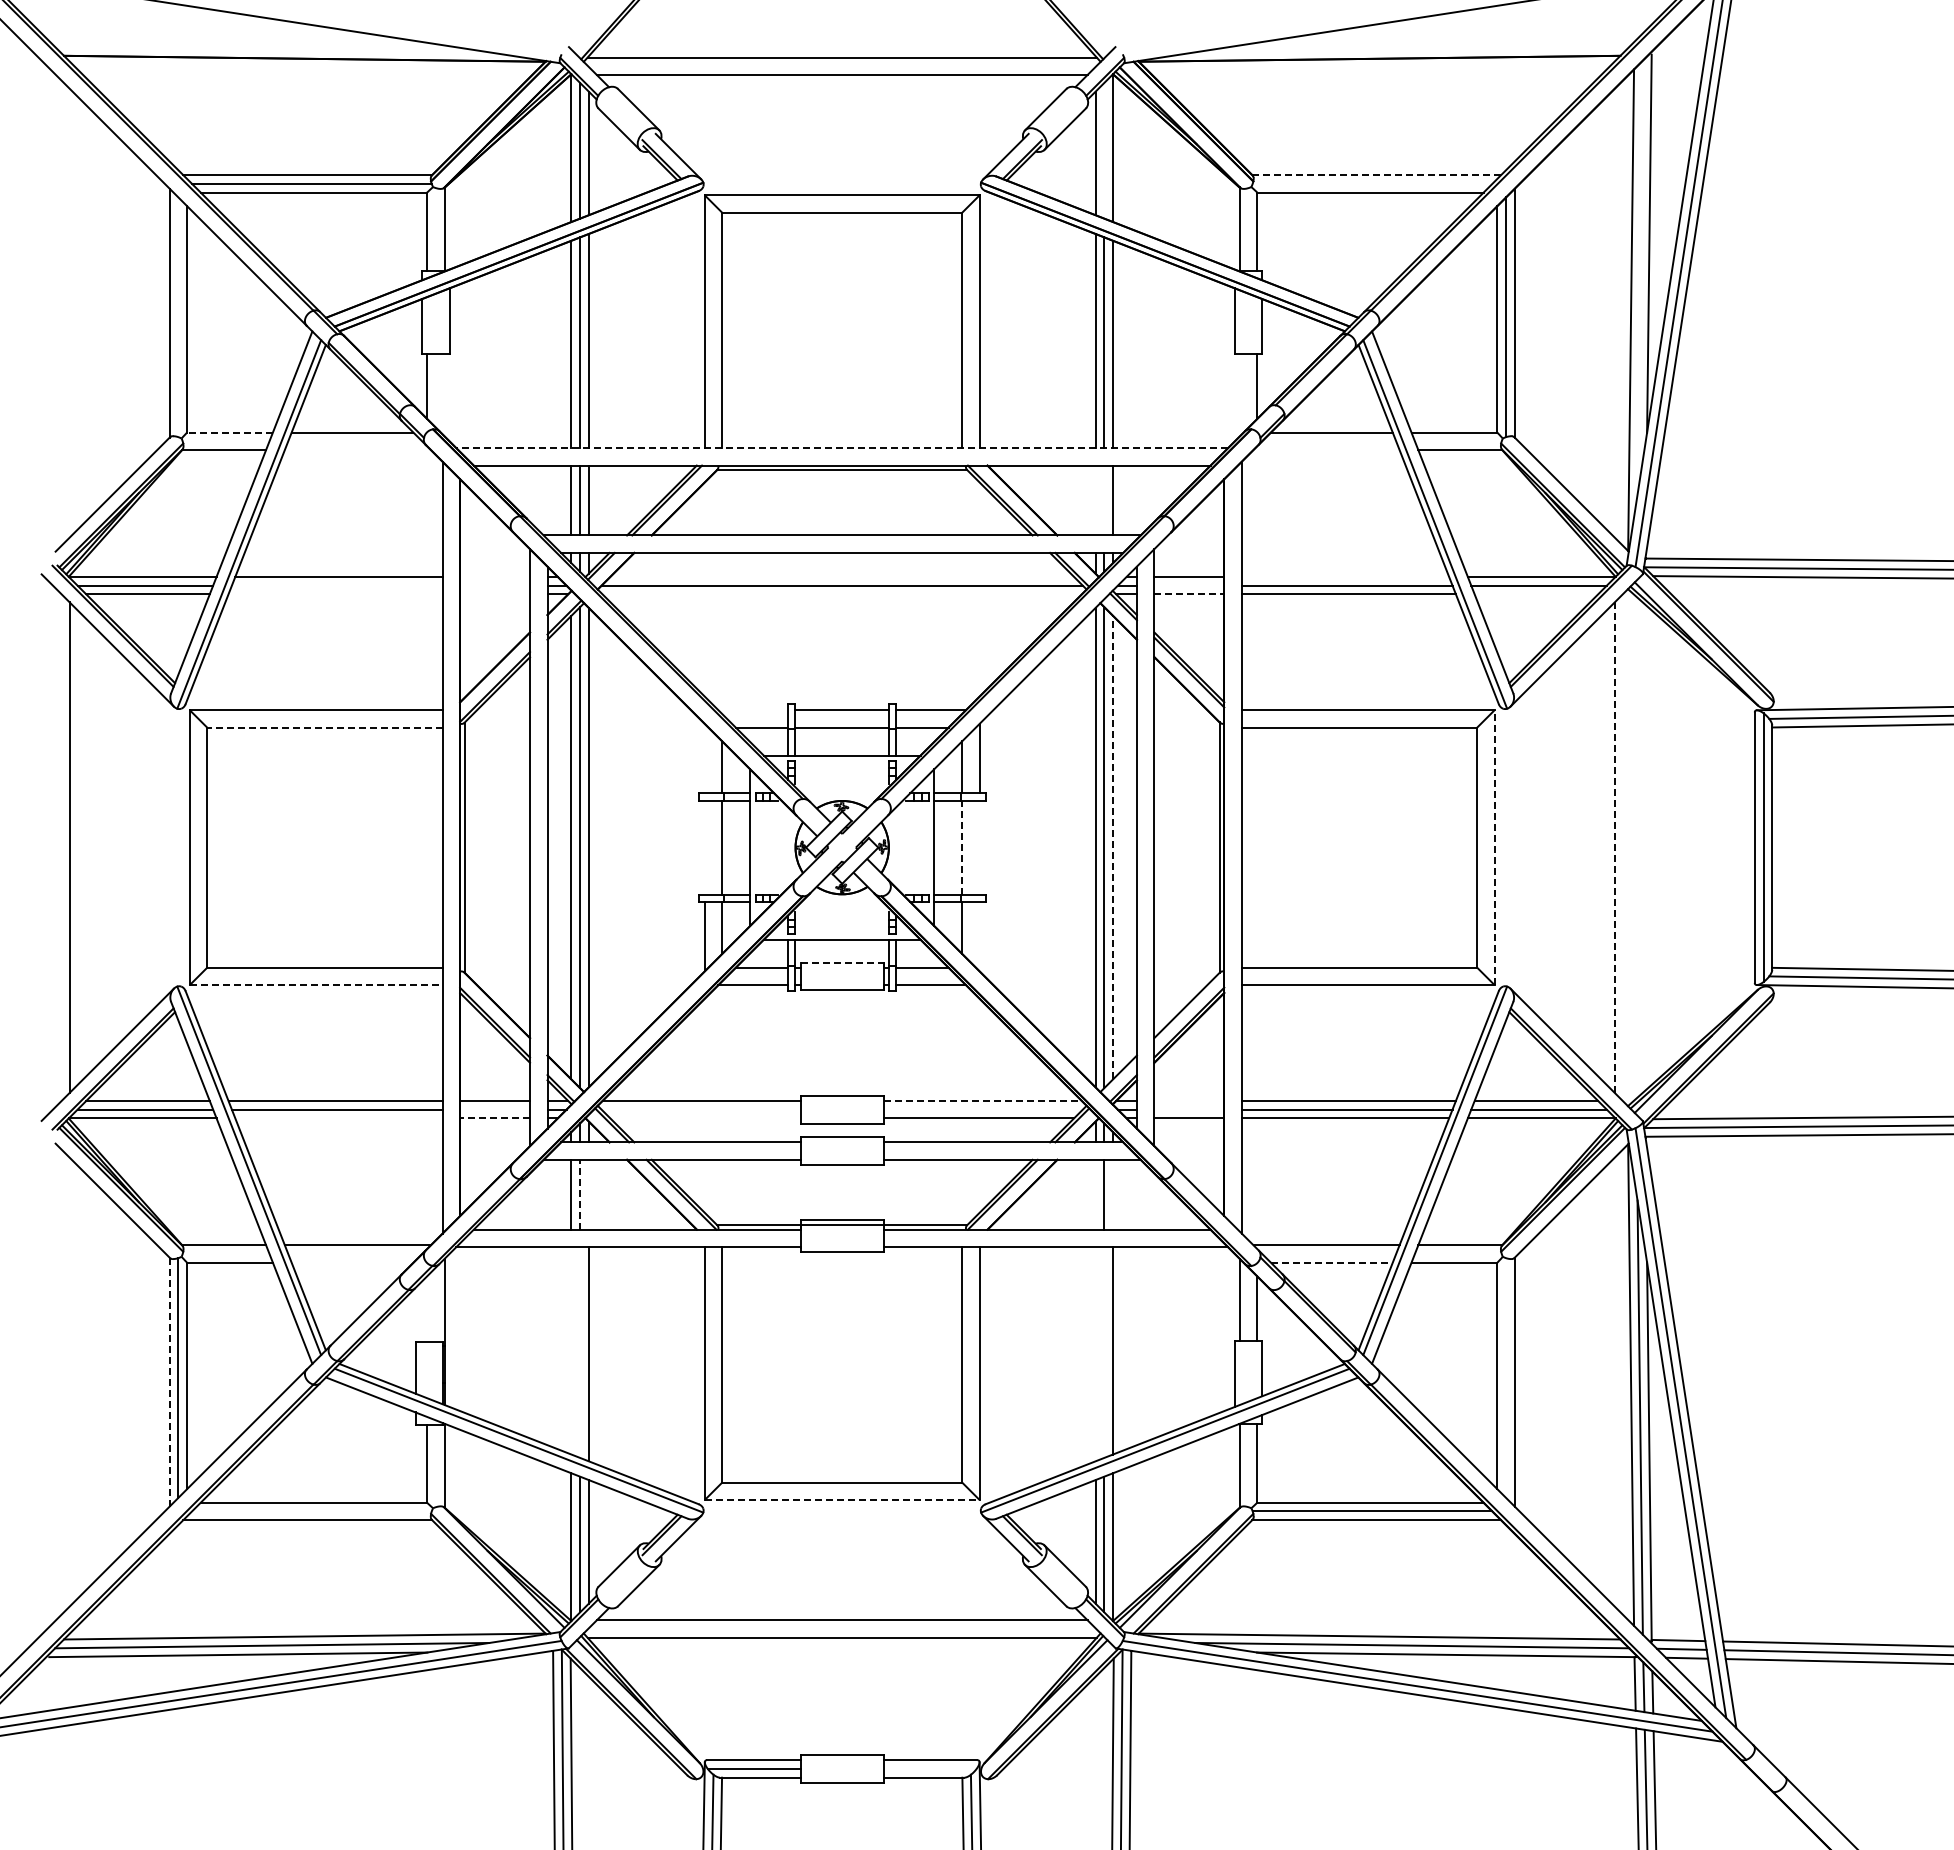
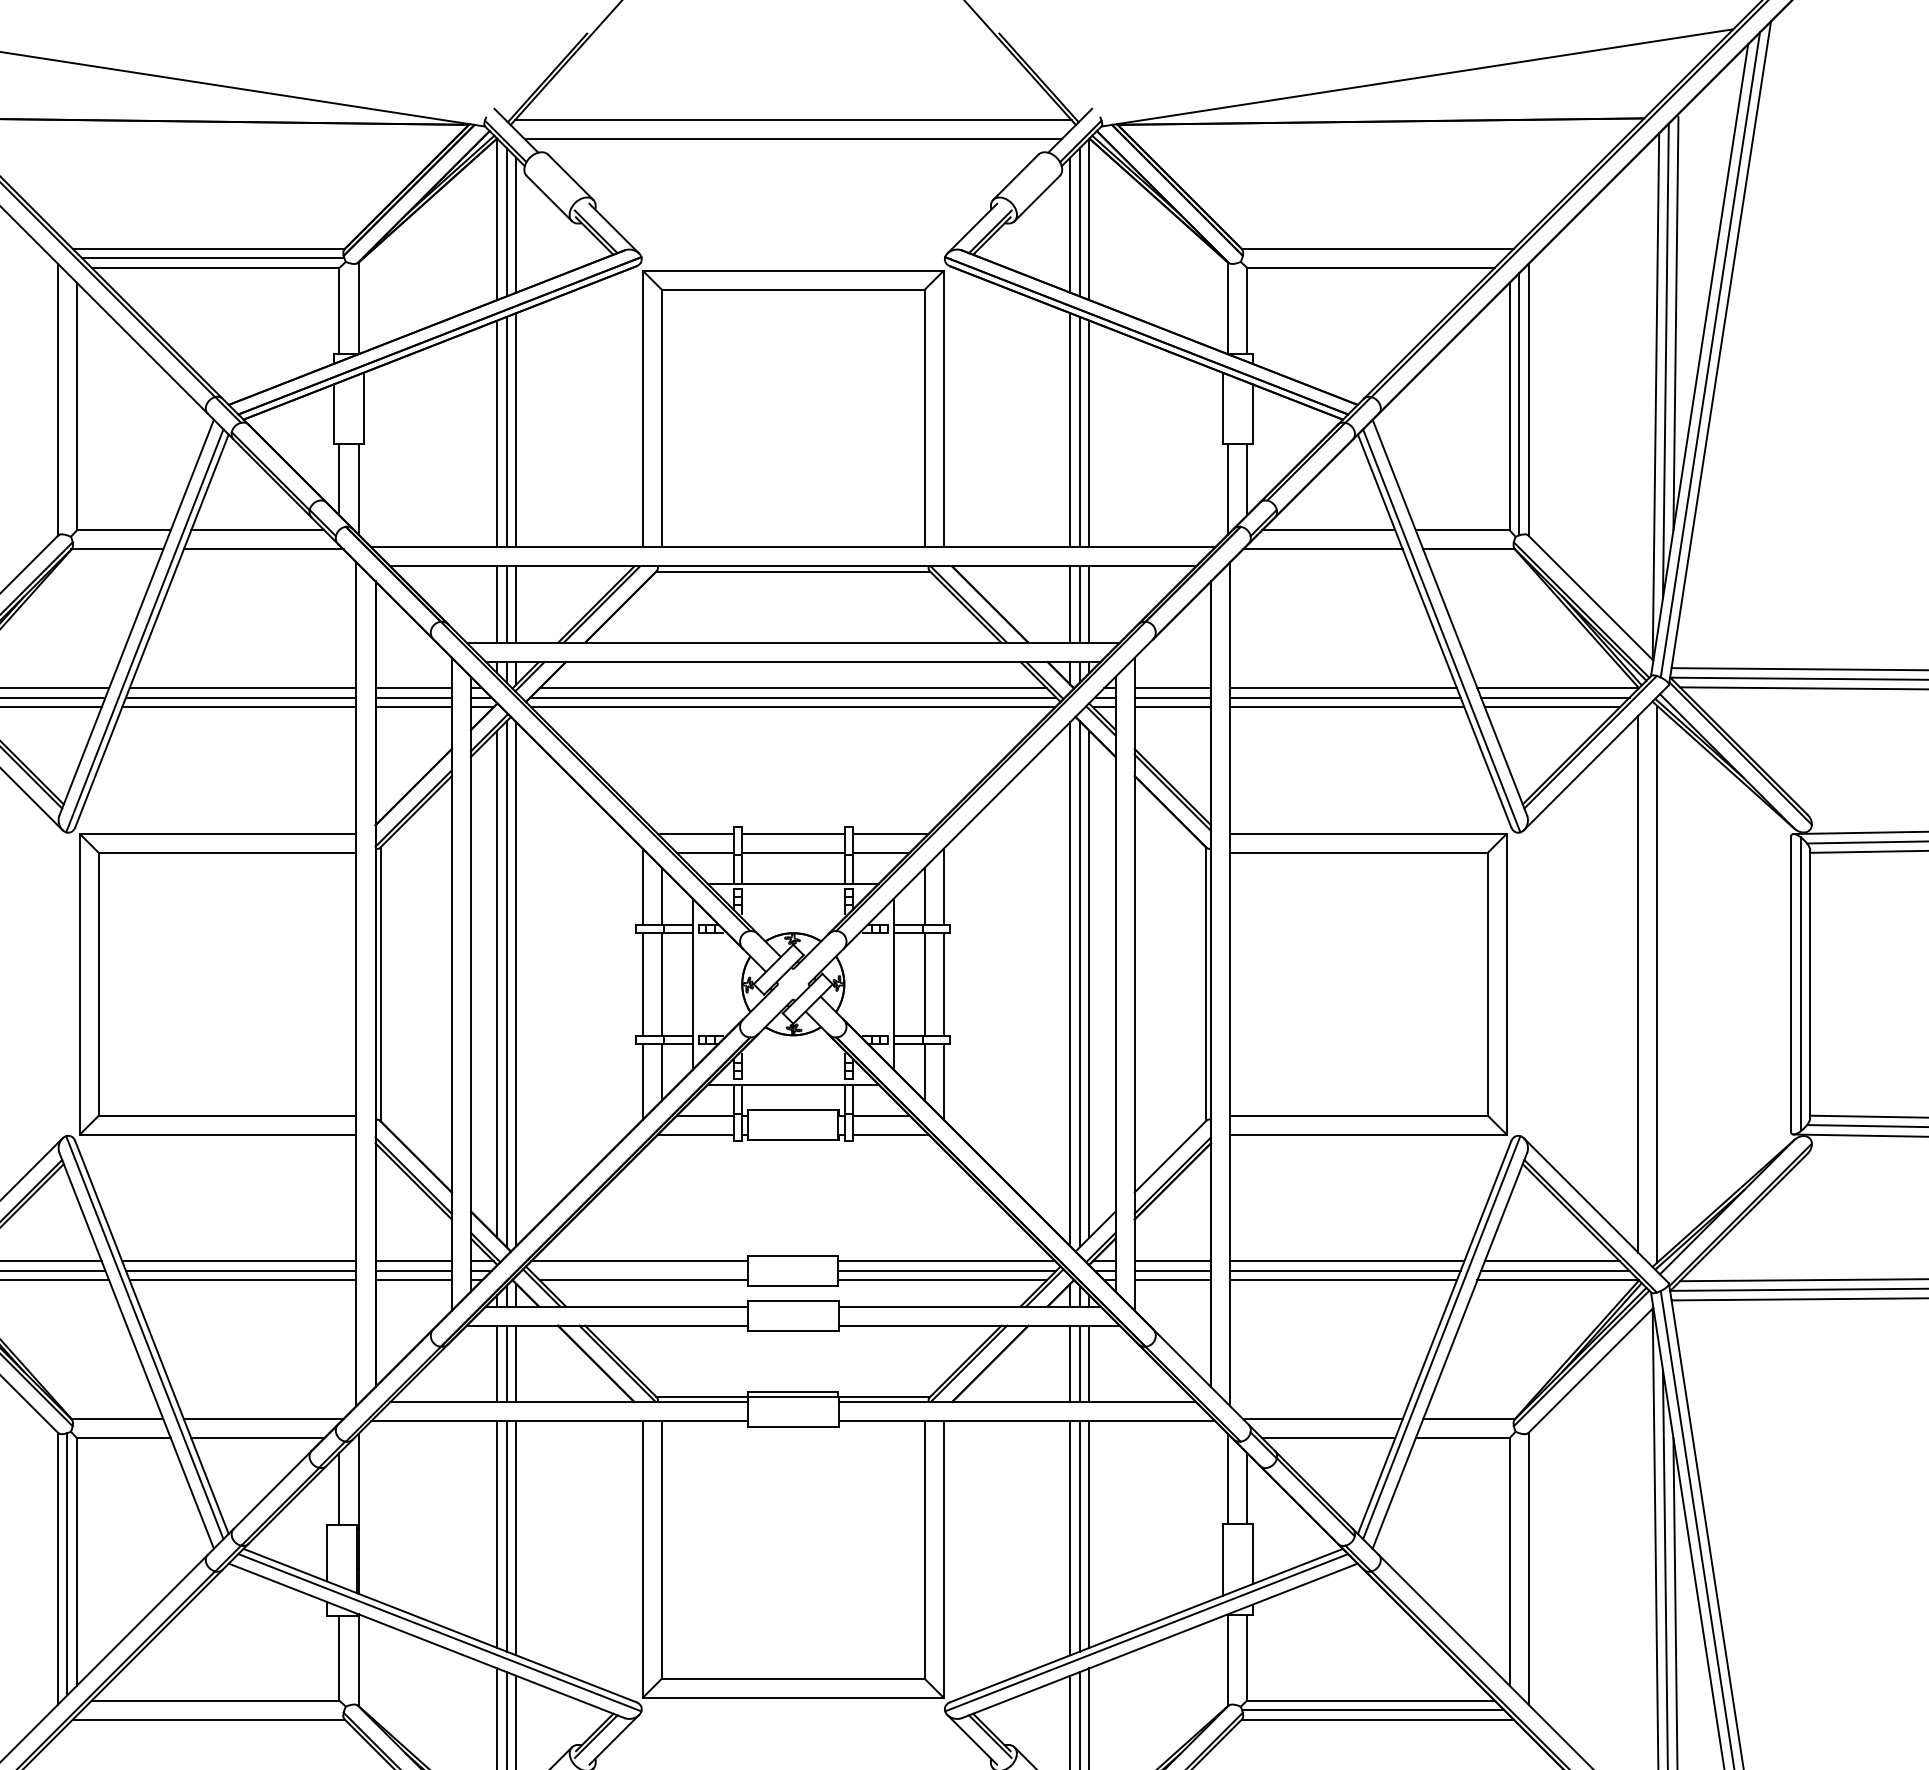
line: (1104, 150) -> (1080, 221), added
line: (1376, 175) -> (1377, 249), dashed -> solid
line: (1639, 277) -> (1665, 360), added
line: (444, 394) -> (358, 488), added
line: (1239, 394) -> (1227, 488), added
line: (230, 432) -> (124, 530), dashed -> solid
line: (842, 448) -> (793, 547), dashed -> solid
line: (357, 450) -> (263, 549), added
line: (1326, 450) -> (1322, 549), added
line: (1095, 500) -> (1070, 604), added
line: (1104, 500) -> (1080, 604), added
line: (495, 576) -> (414, 687), added
line: (842, 576) -> (793, 687), added
line: (1345, 576) -> (1343, 687), added
line: (336, 585) -> (240, 697), added
line: (495, 585) -> (414, 697), added
line: (1189, 585) -> (1173, 697), added
line: (335, 594) -> (239, 707), added
line: (495, 594) -> (414, 707), added
line: (841, 594) -> (792, 707), added
line: (1189, 594) -> (1173, 707), dashed -> solid
line: (1536, 594) -> (1552, 707), added
line: (752, 710) -> (695, 834), added
line: (324, 727) -> (227, 852), dashed -> solid
line: (704, 758) -> (642, 886), added
line: (704, 847) -> (642, 984), added
line: (962, 847) -> (924, 984), dashed -> solid
line: (979, 847) -> (943, 984), added
line: (1113, 847) -> (1089, 984), dashed -> solid
line: (1494, 847) -> (1506, 984), dashed -> solid
line: (1632, 847) -> (1657, 984), added
line: (1614, 848) -> (1637, 985), dashed -> solid
line: (979, 936) -> (943, 1081), added
line: (842, 962) -> (793, 1109), dashed -> solid
line: (316, 985) -> (218, 1135), dashed -> solid
line: (983, 1100) -> (947, 1260), dashed -> solid
line: (1189, 1100) -> (1173, 1260), added
line: (495, 1109) -> (414, 1270), added
line: (982, 1109) -> (946, 1270), added
line: (1189, 1109) -> (1173, 1270), added
line: (338, 1118) -> (242, 1280), added
line: (495, 1118) -> (414, 1280), dashed -> solid
line: (705, 1118) -> (643, 1280), added
line: (580, 1194) -> (507, 1363), dashed -> solid
line: (588, 1194) -> (515, 1363), added
line: (1095, 1194) -> (1070, 1363), added
line: (1113, 1194) -> (1089, 1363), added
line: (352, 1262) -> (257, 1437), added
line: (1331, 1262) -> (1328, 1437), dashed -> solid
line: (427, 1309) -> (339, 1489), added
line: (571, 1350) -> (497, 1534), added
line: (580, 1352) -> (507, 1536), added
line: (1104, 1352) -> (1080, 1536), added
line: (1095, 1354) -> (1070, 1538), added
line: (169, 1382) -> (57, 1569), dashed -> solid
line: (842, 1500) -> (793, 1698), dashed -> solid

